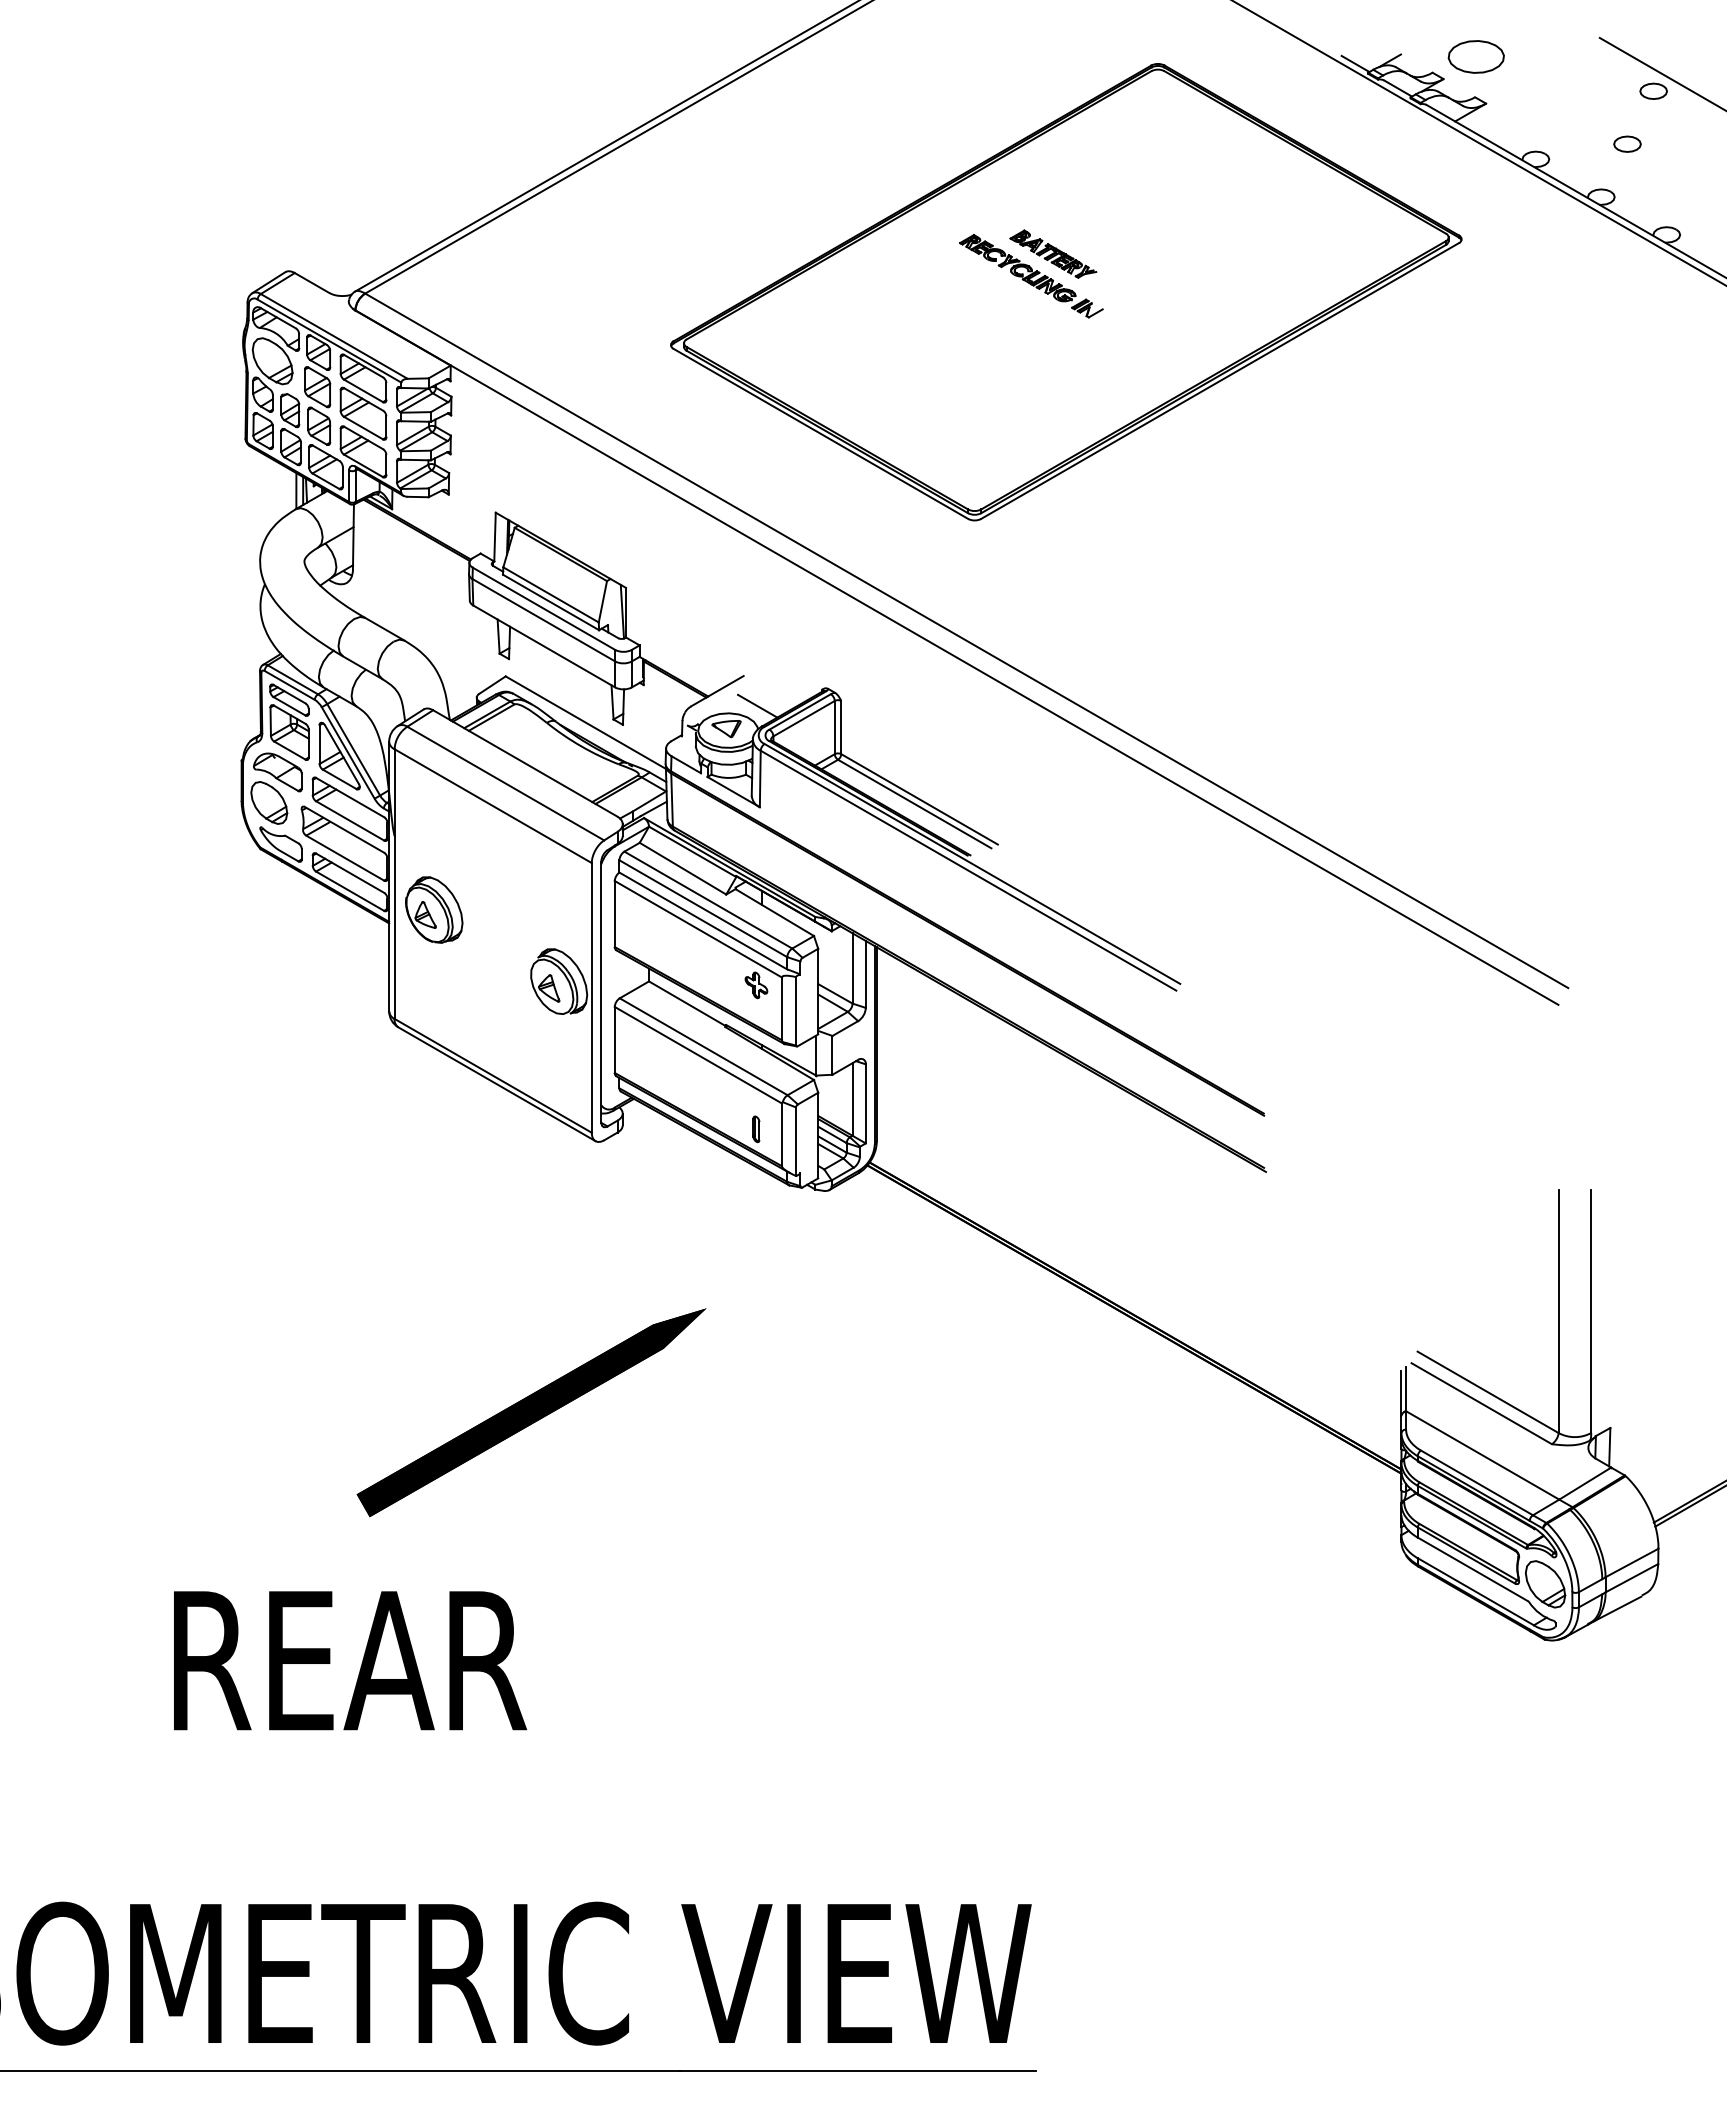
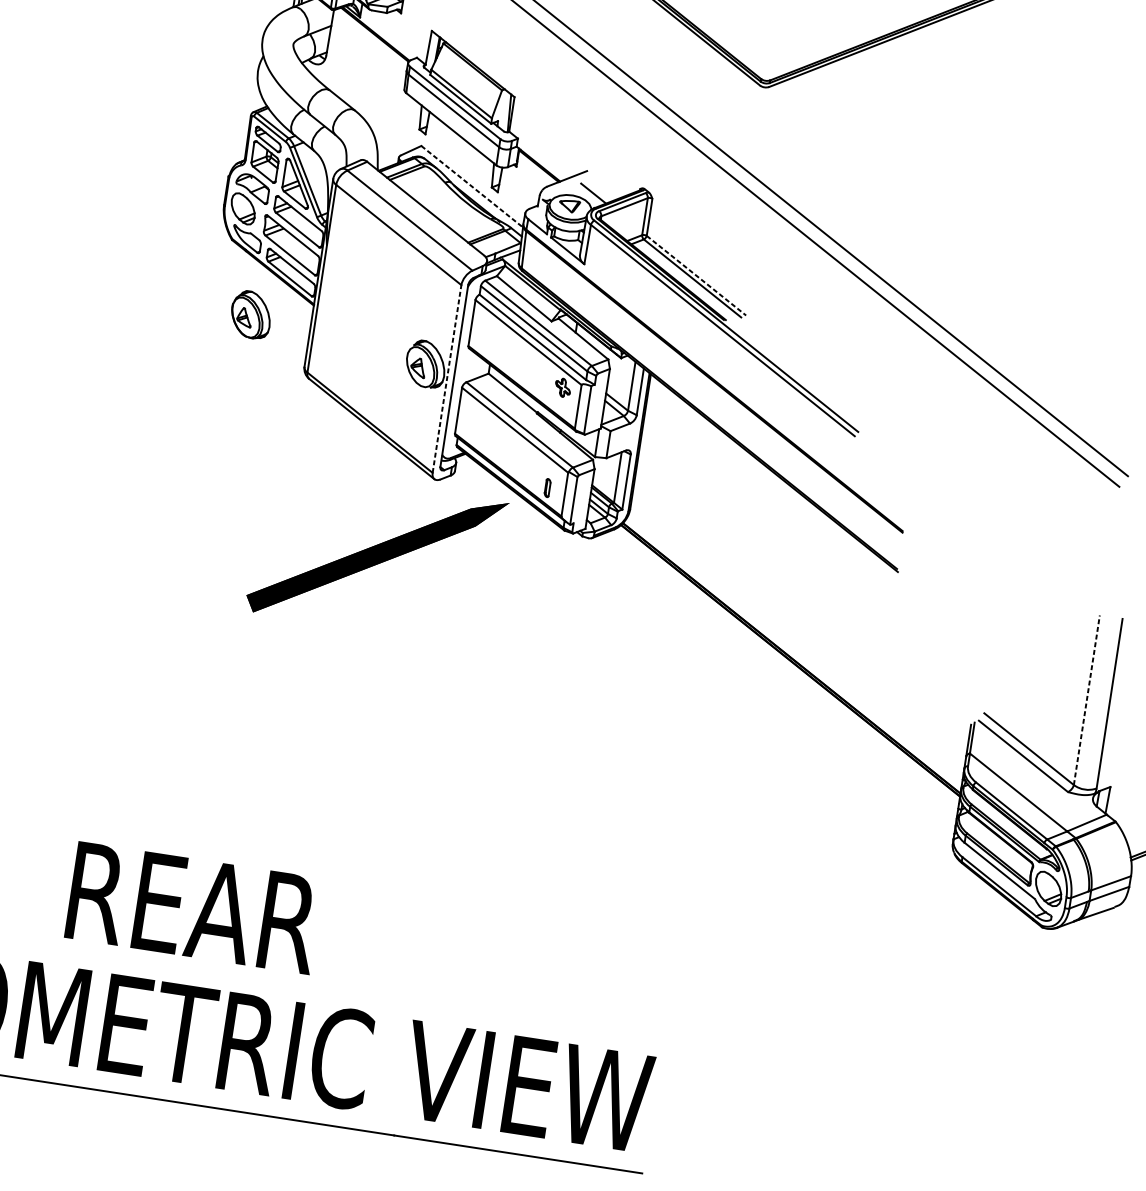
line: (586, 722) -> (472, 186), solid -> dashed
line: (920, 799) -> (697, 275), solid -> dashed
part: (434, 909) -> (251, 314), moved
line: (591, 997) -> (446, 378), solid -> dashed
line: (1558, 1311) -> (1086, 700), solid -> dashed
part: (531, 1412) -> (376, 556), moved
text: (350, 1660) -> (194, 907), moved

